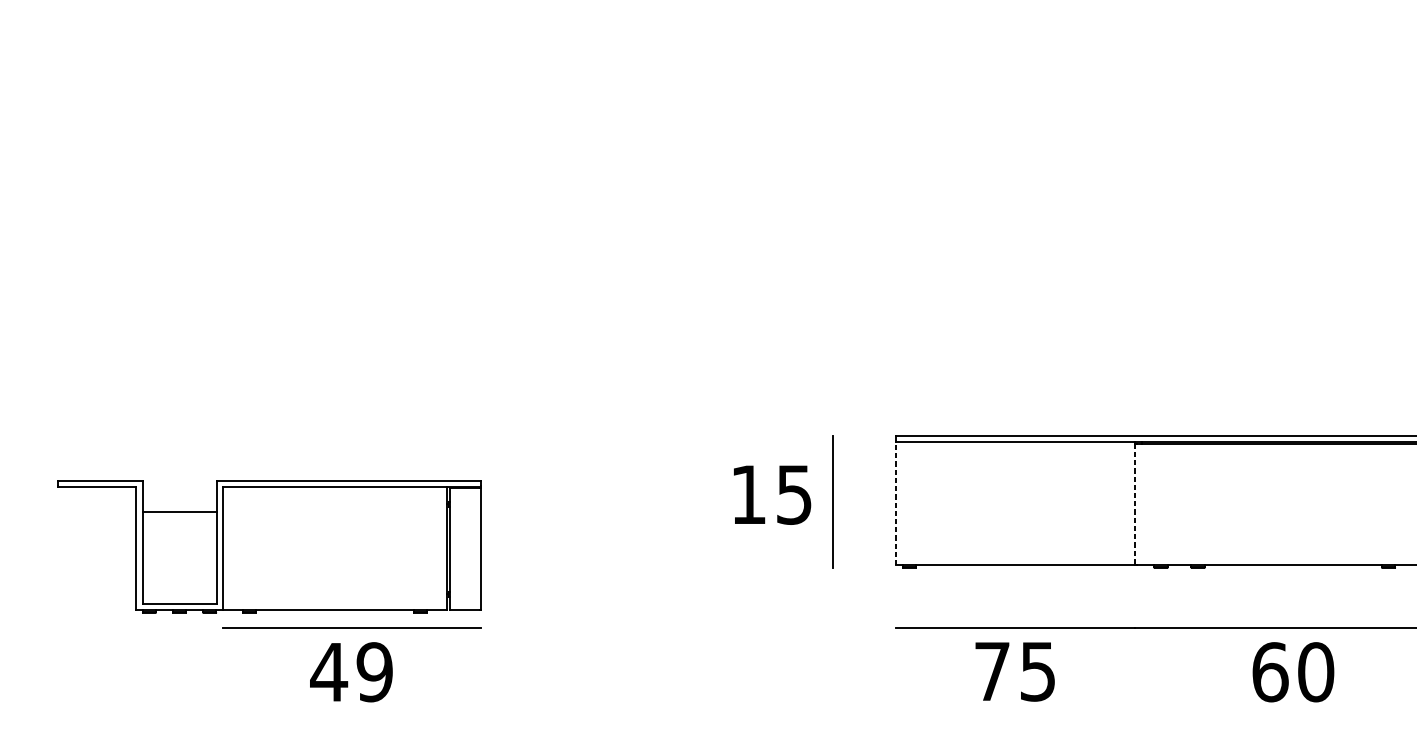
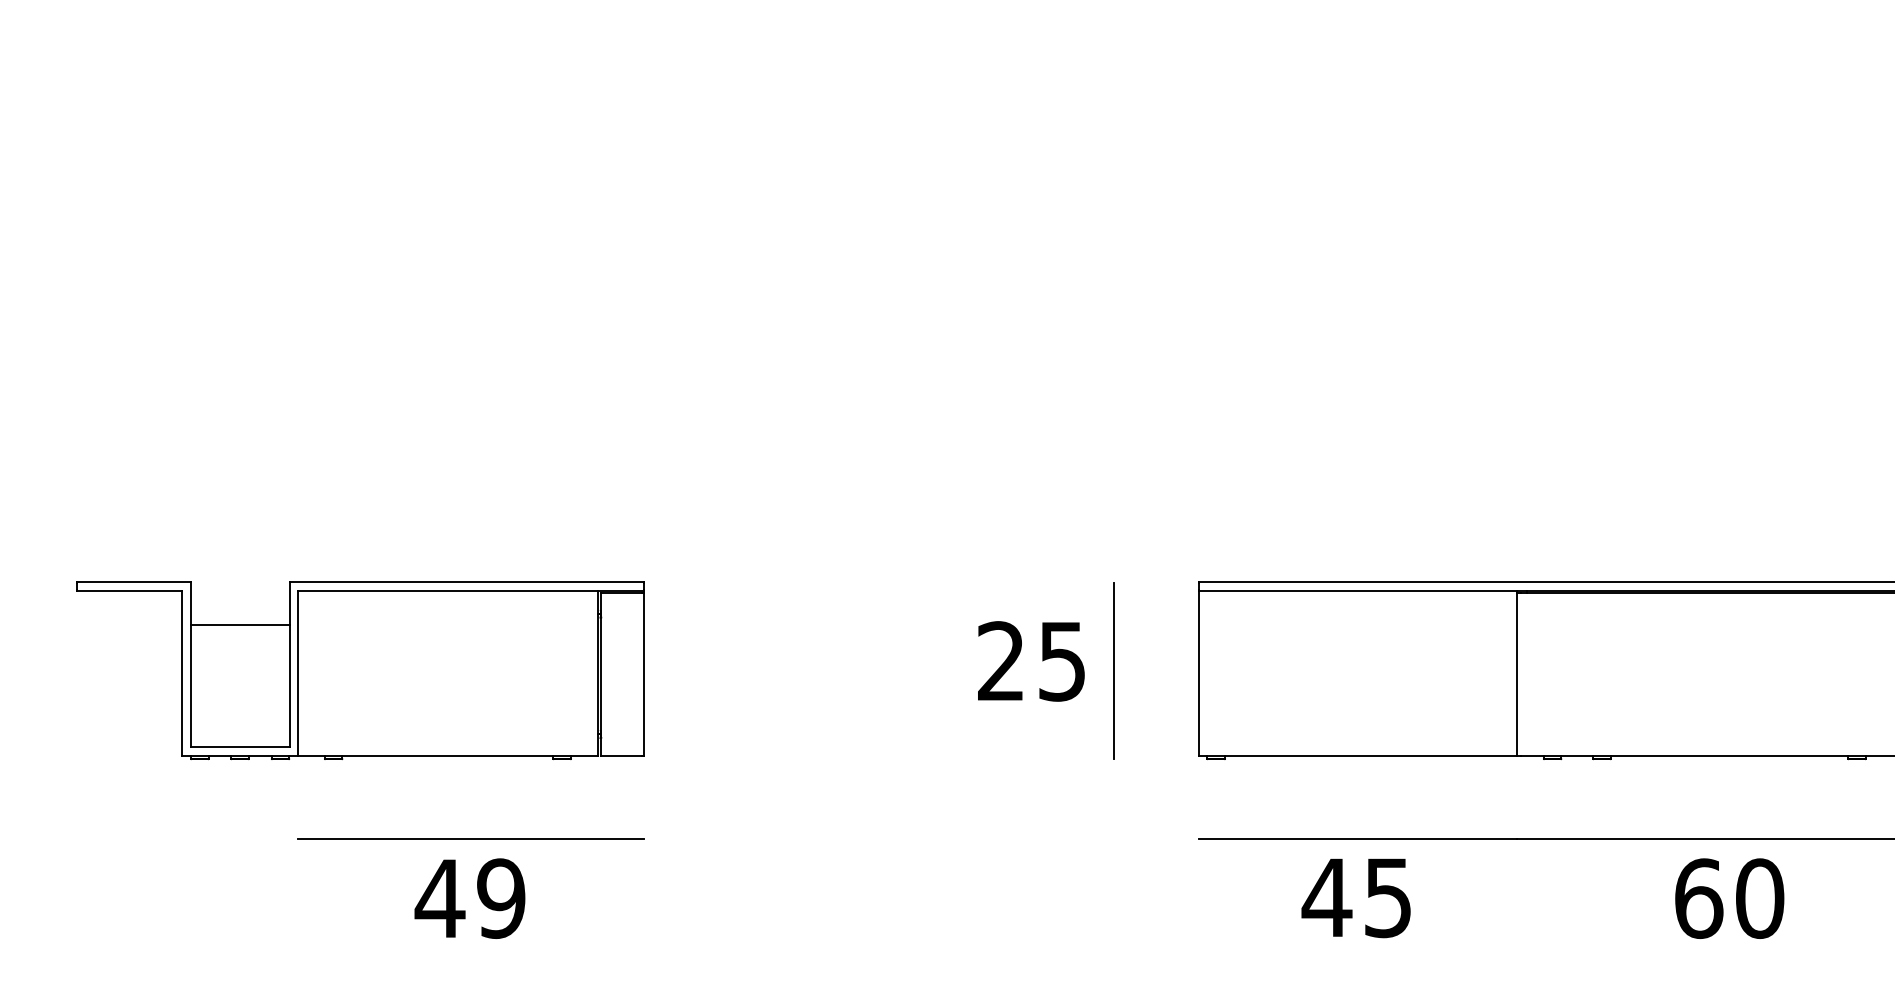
text: (748, 494) -> (1000, 660), 15 -> 25
line: (896, 503) -> (1198, 672), dashed -> solid
line: (1134, 504) -> (1517, 674), dashed -> solid
part: (269, 546) -> (360, 670), moved
text: (991, 671) -> (1326, 897), 75 -> 45

